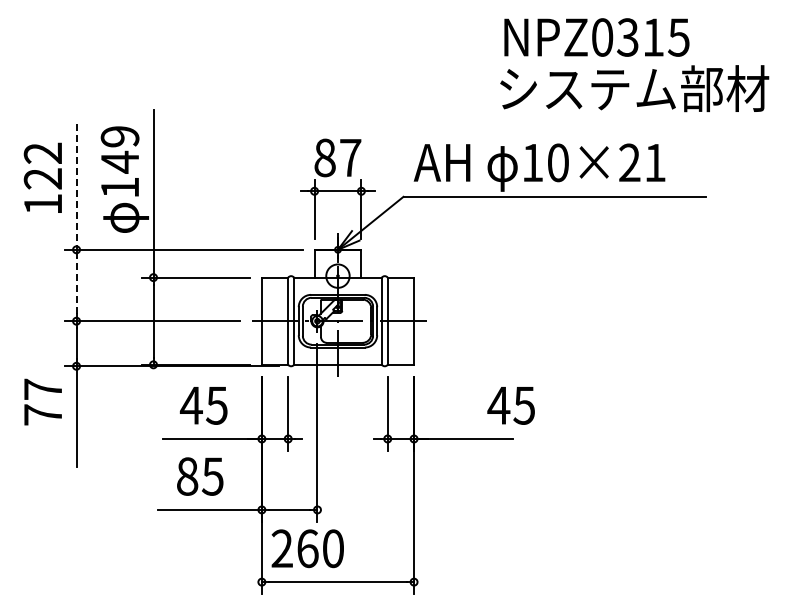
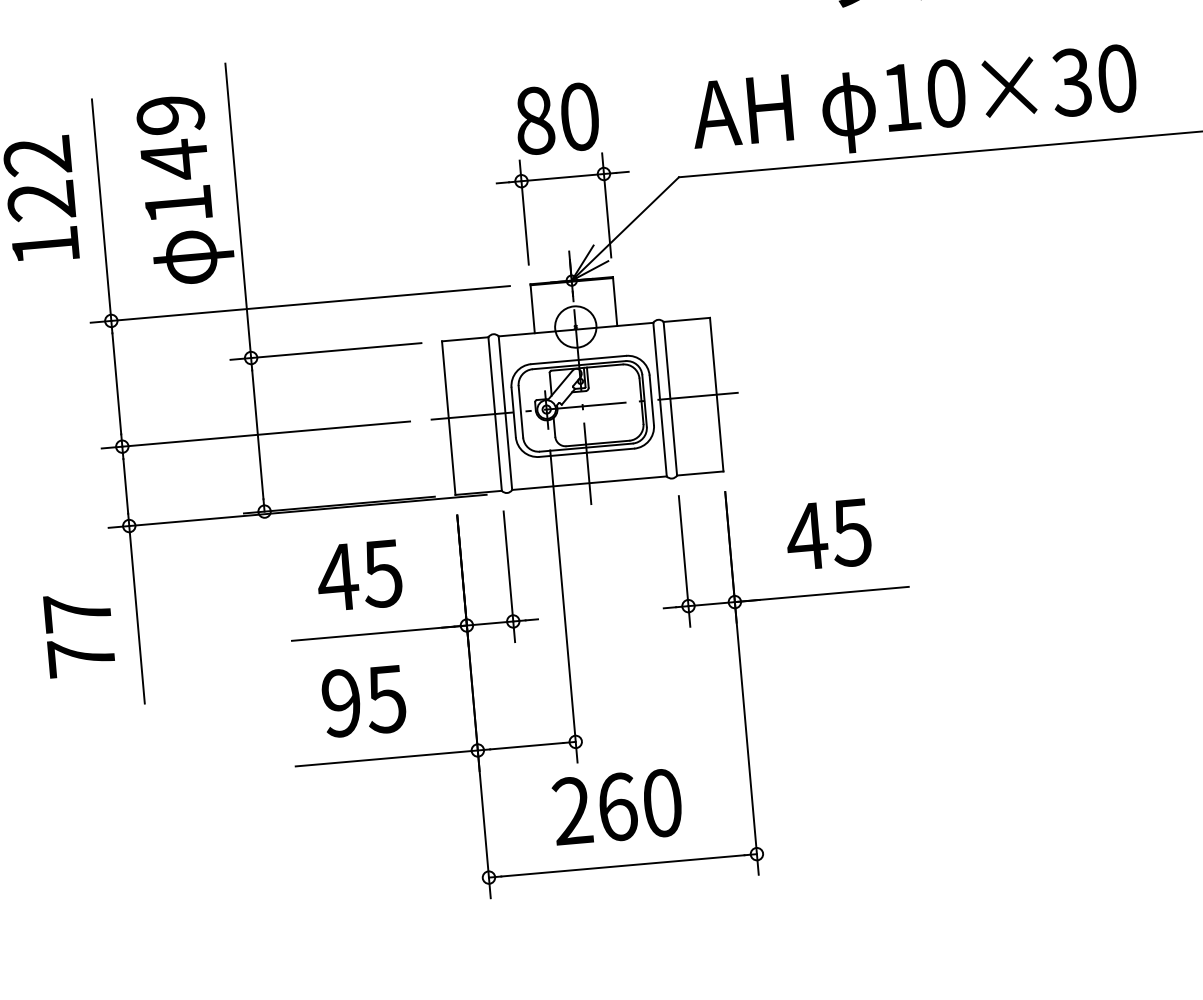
text: (350, 157) -> (579, 116), 87 -> 80
text: (641, 162) -> (1092, 80), 10×21 -> 10×30
line: (76, 186) -> (101, 209), dashed -> solid
line: (76, 285) -> (116, 383), dashed -> solid
text: (42, 401) -> (78, 633), moved
text: (510, 405) -> (827, 534), moved
text: (187, 476) -> (341, 703), 85 -> 95
text: (307, 548) -> (616, 806), moved

